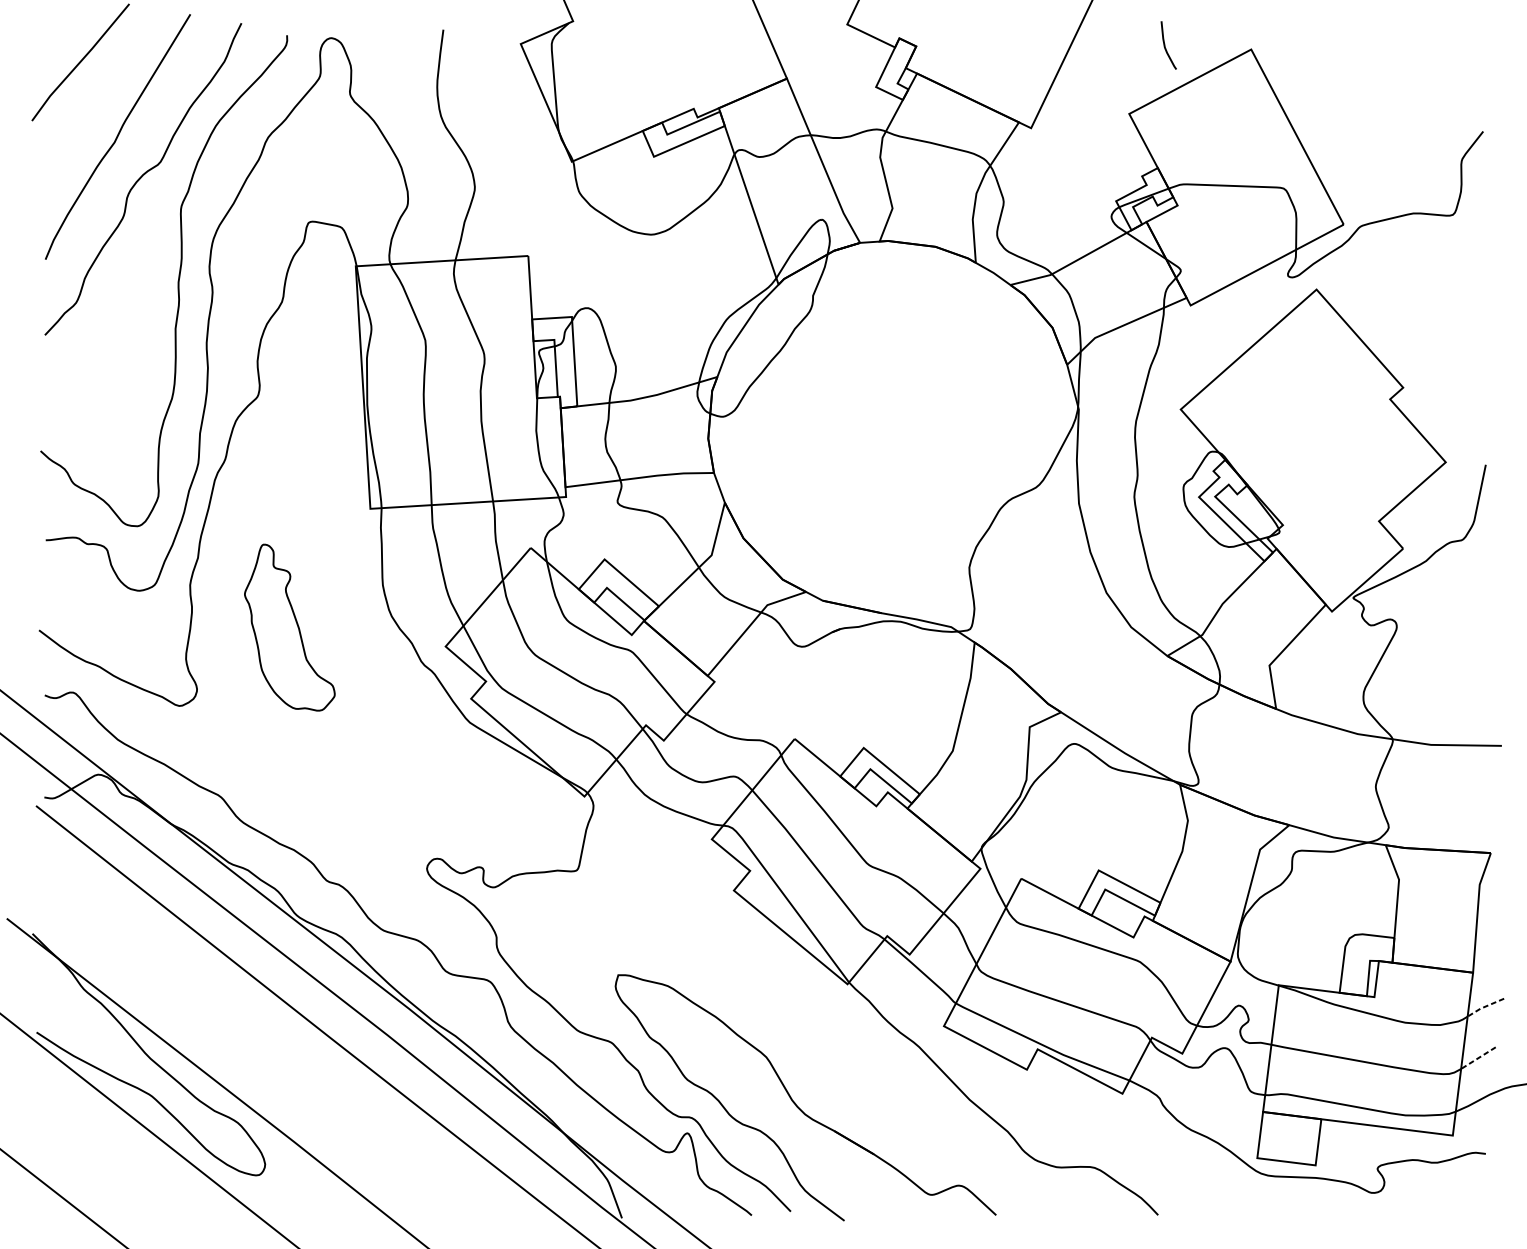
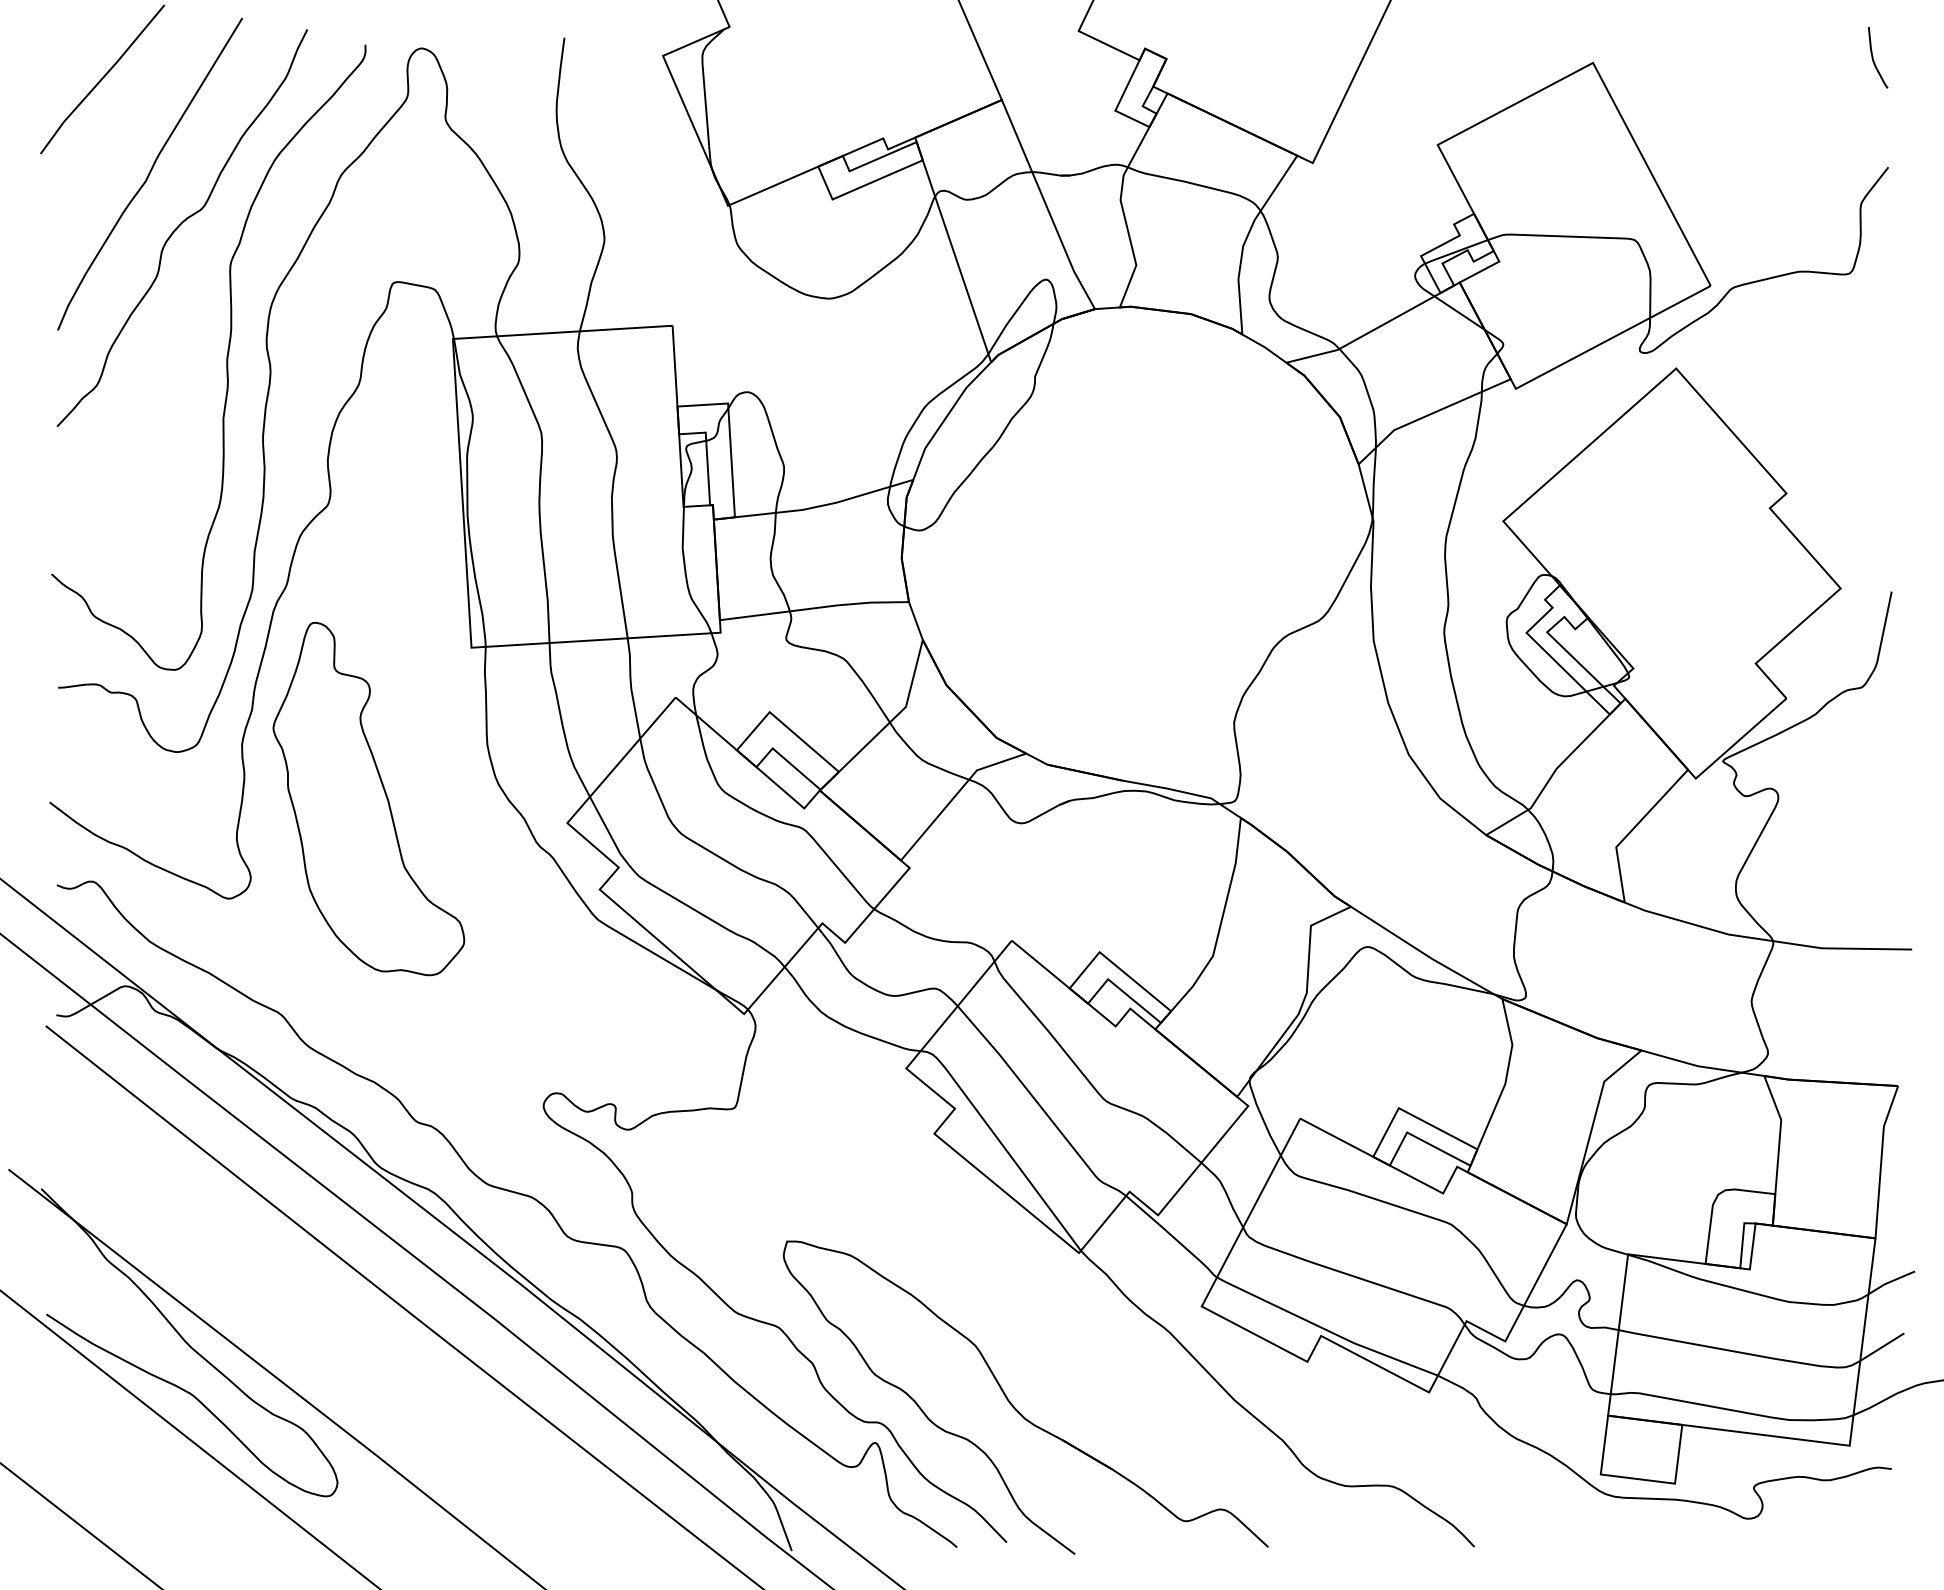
curve: (1165, 45) -> (1873, 57), moved
part: (289, 627) -> (368, 798), size x1.67
line: (1484, 1007) -> (1890, 1282), dashed -> solid
line: (1477, 1058) -> (1881, 1347), dashed -> solid

